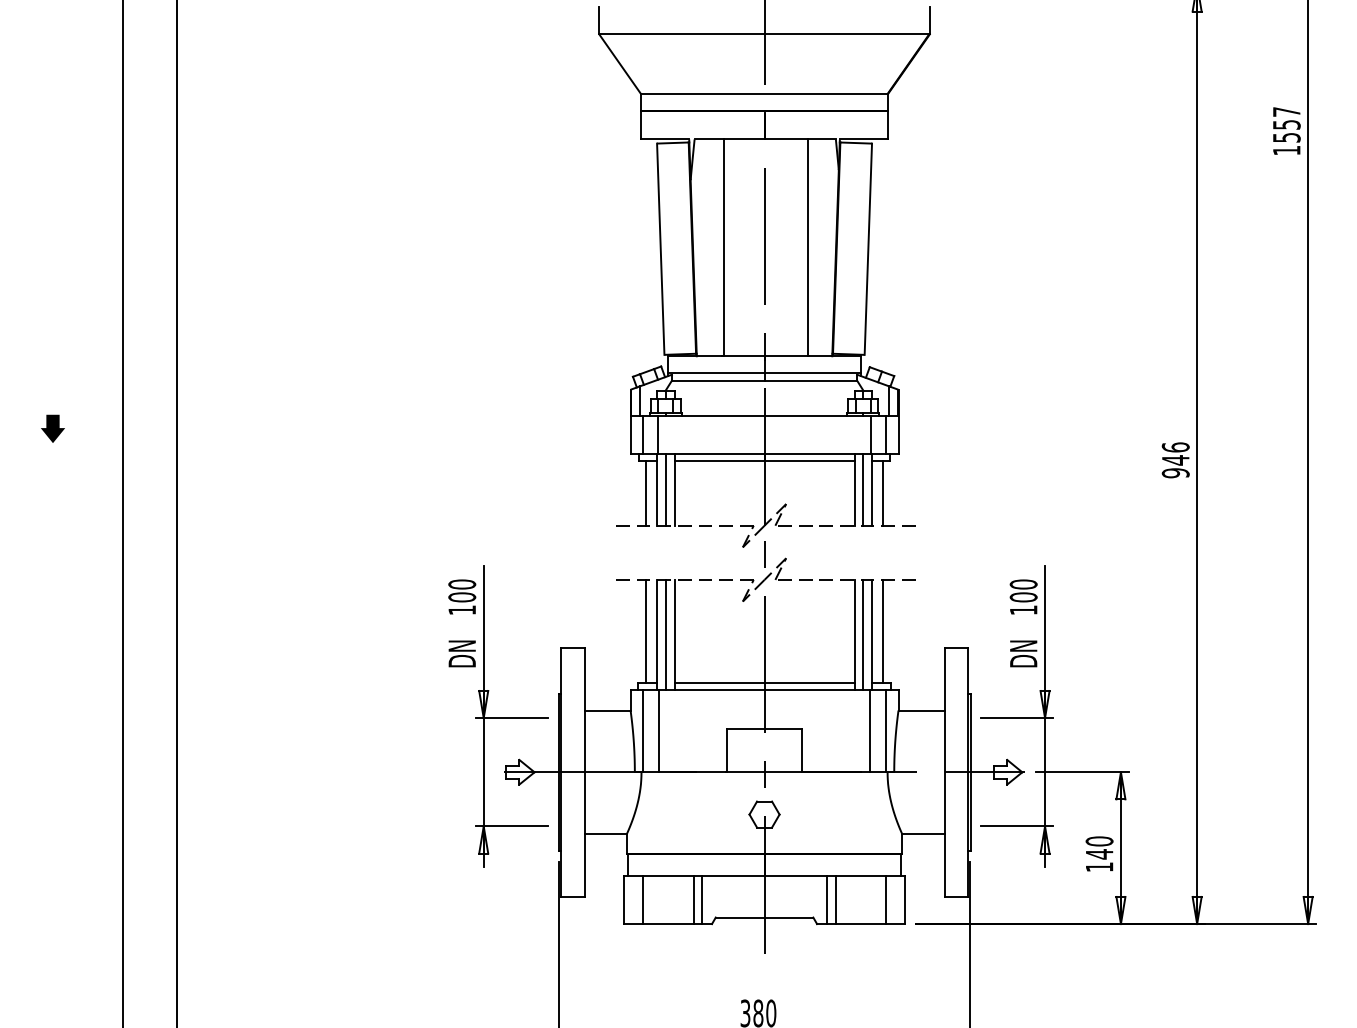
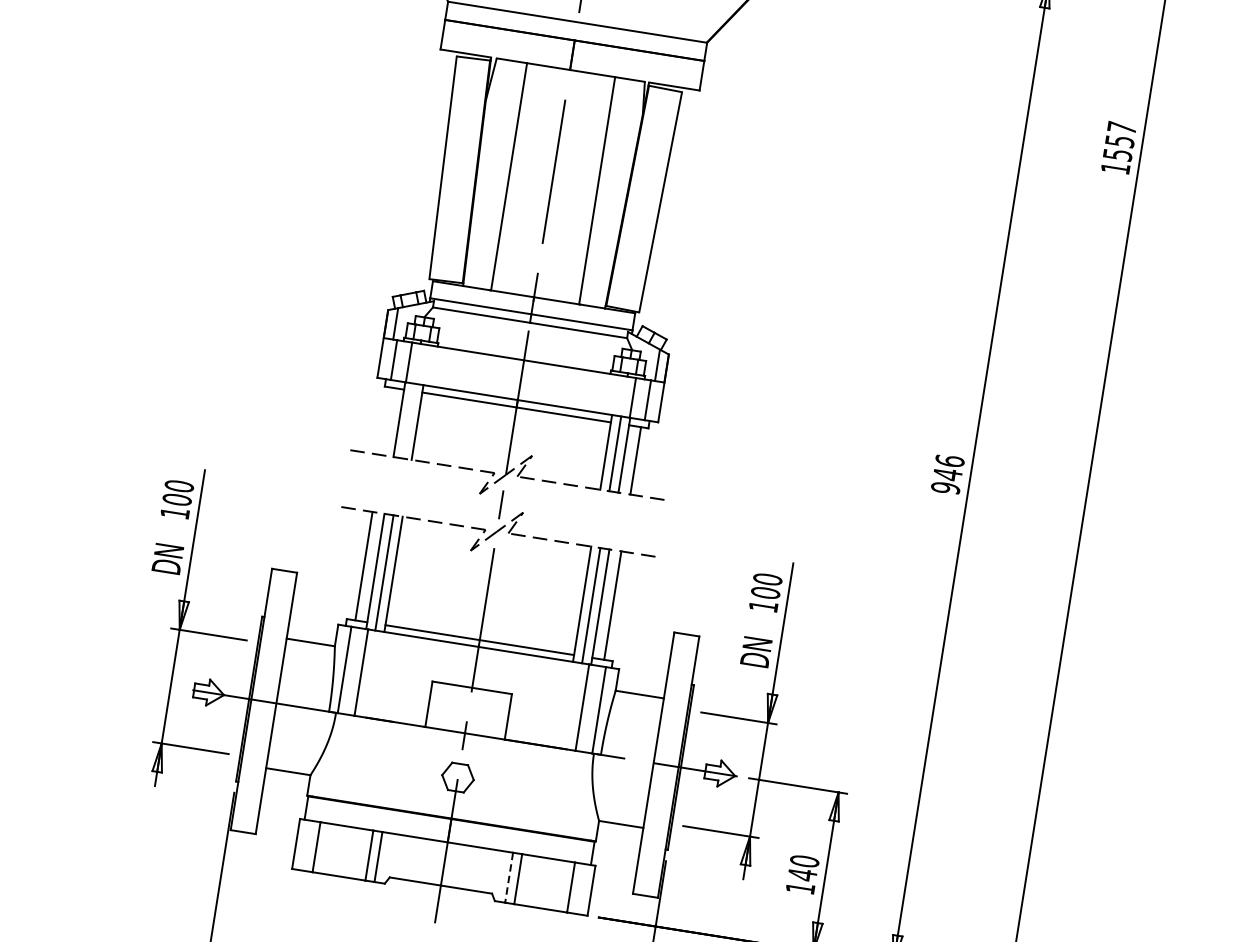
line: (665, 489) -> (408, 420), removed
line: (645, 493) -> (386, 421), removed
line: (826, 900) -> (508, 877), solid -> dashed

